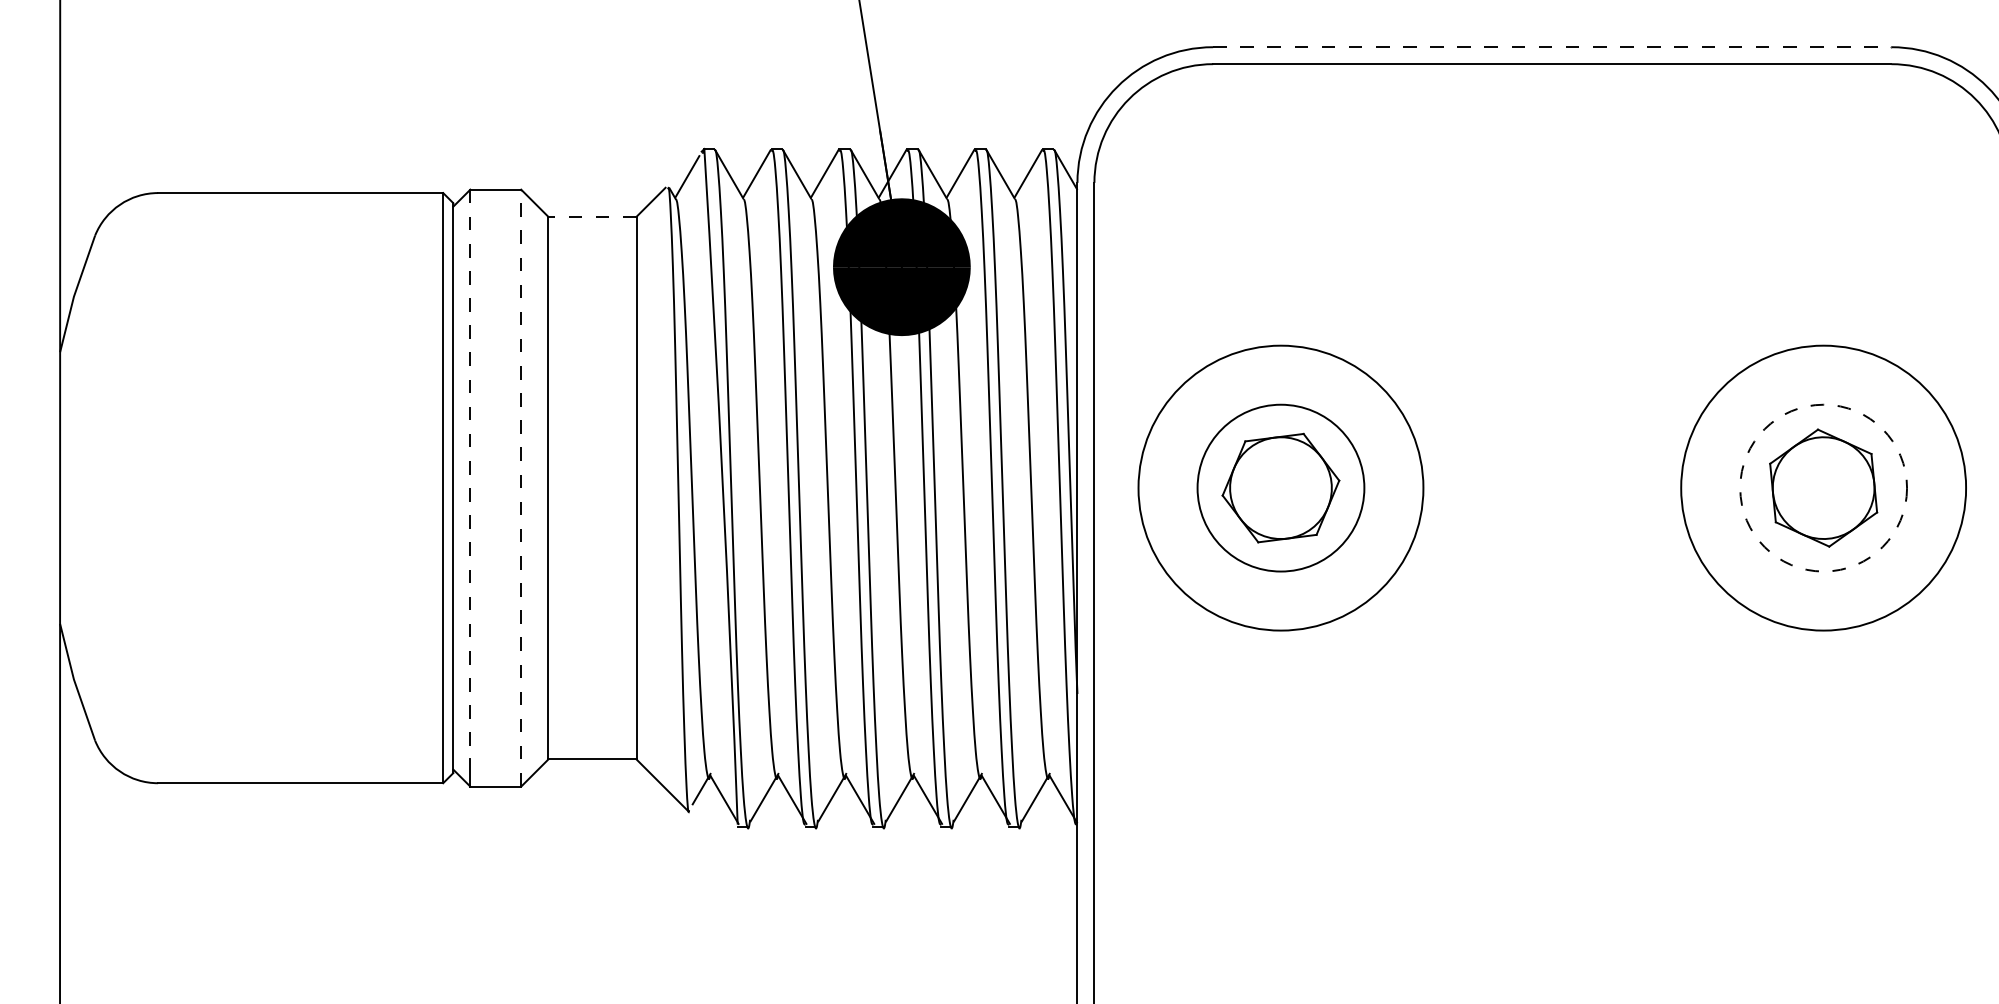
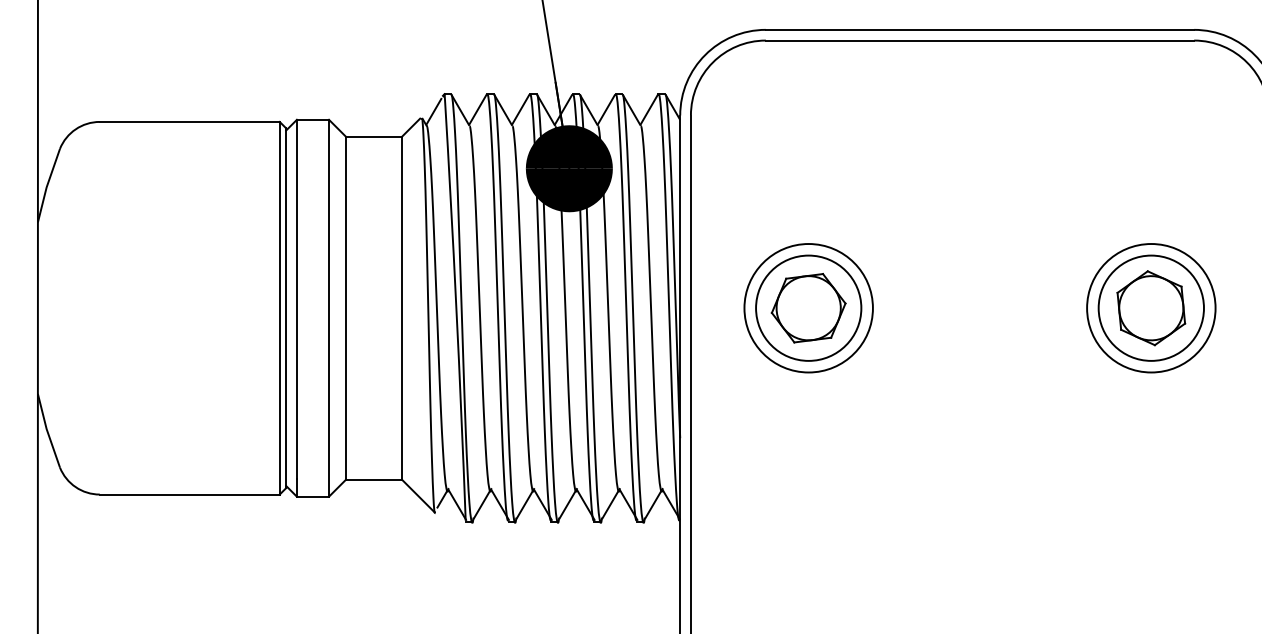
line: (1553, 46) -> (980, 29), dashed -> solid
line: (593, 216) -> (374, 136), dashed -> solid
line: (469, 474) -> (296, 299), dashed -> solid
line: (521, 486) -> (329, 307), dashed -> solid
circle: (1822, 486) -> (1150, 307), dashed -> solid
circle: (1280, 488) -> (808, 308), size x0.71
circle: (1823, 488) -> (1151, 308), size x0.71

